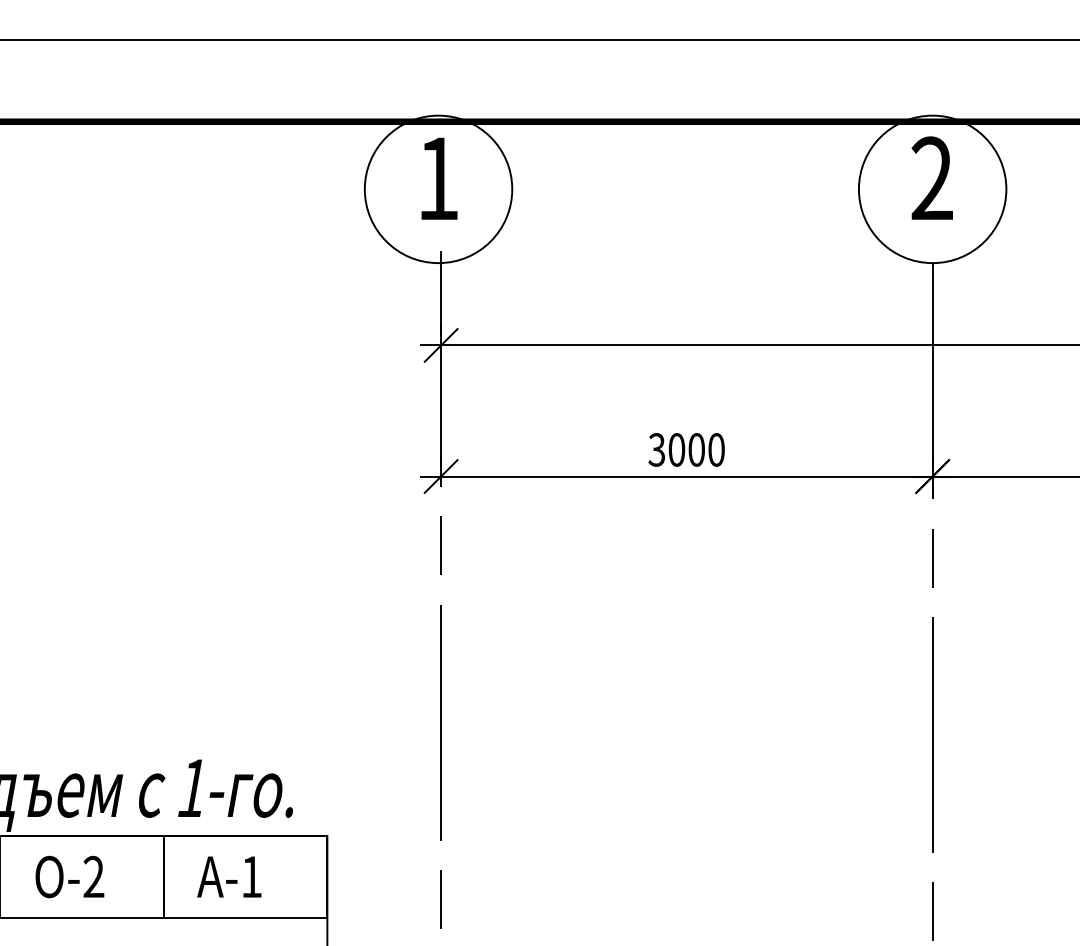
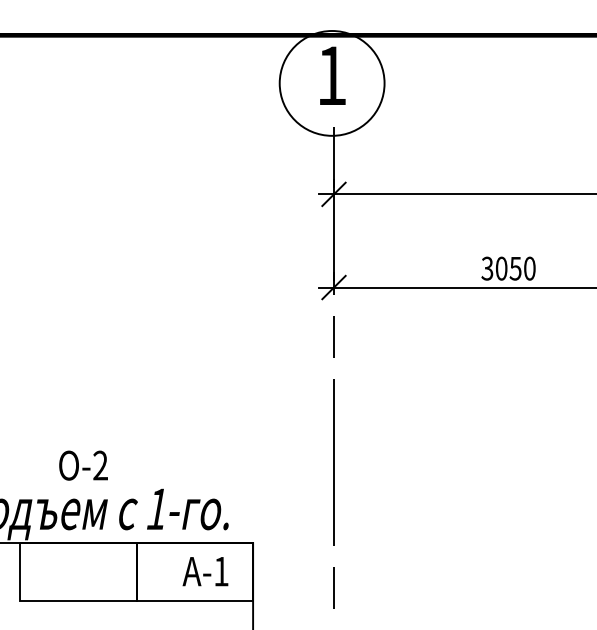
text: (696, 449) -> (515, 268), 3000 -> 3050
text: (69, 876) -> (83, 465), moved
text: (229, 876) -> (205, 571), moved

